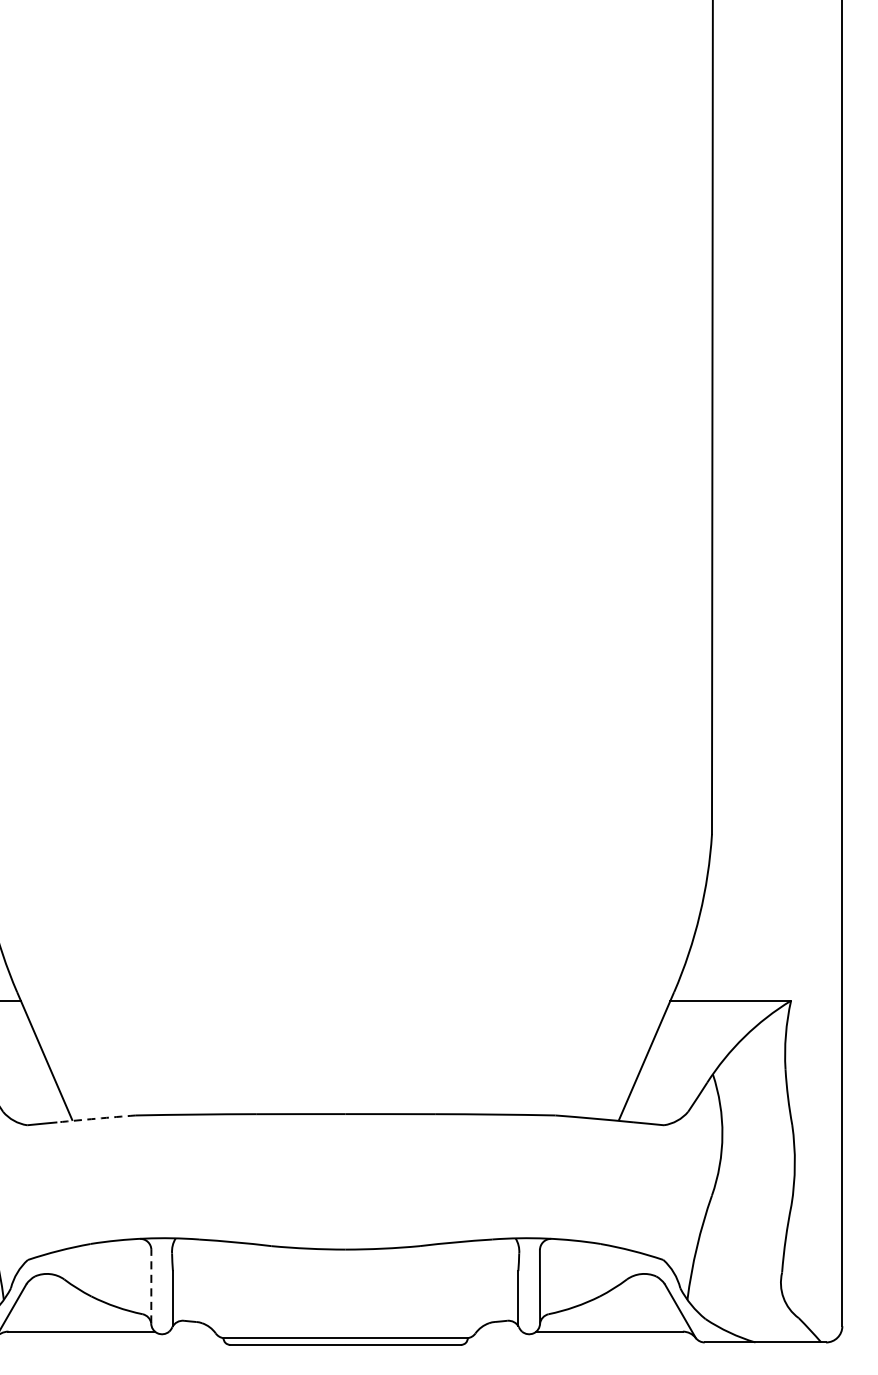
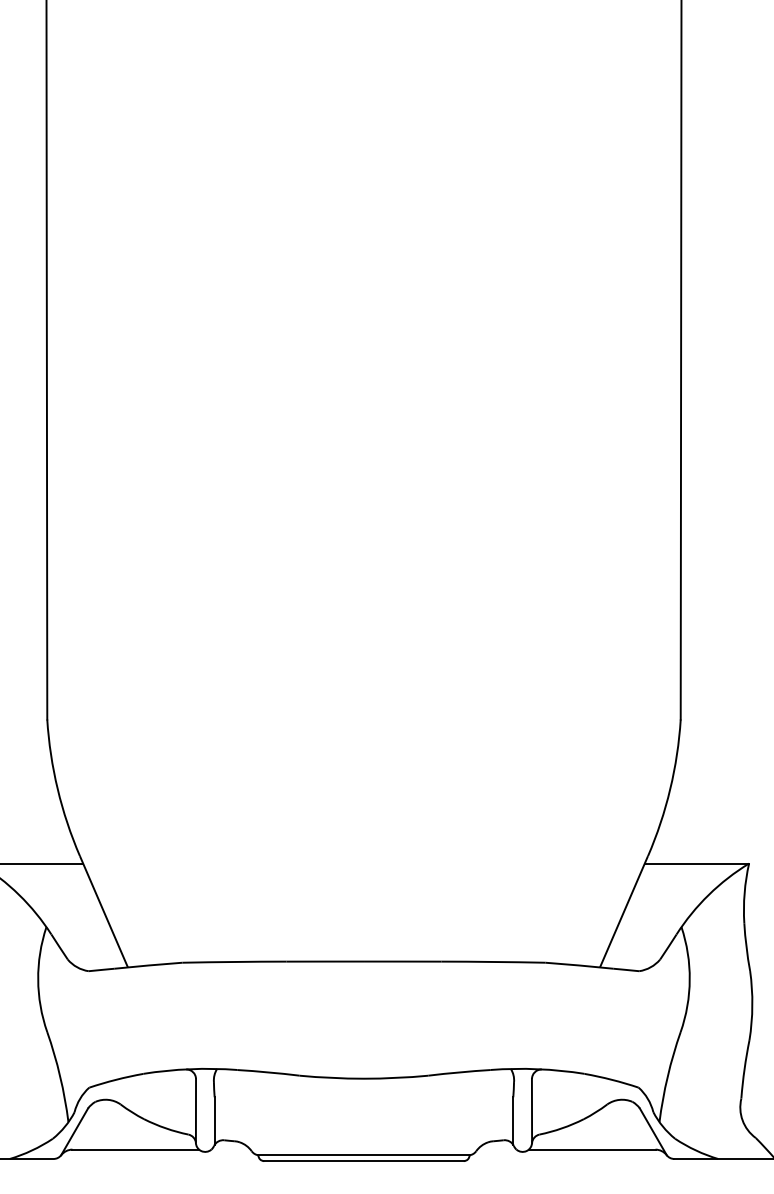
arc: (96, 1118) -> (148, 965), dashed -> solid
line: (150, 1286) -> (195, 1110), dashed -> solid

